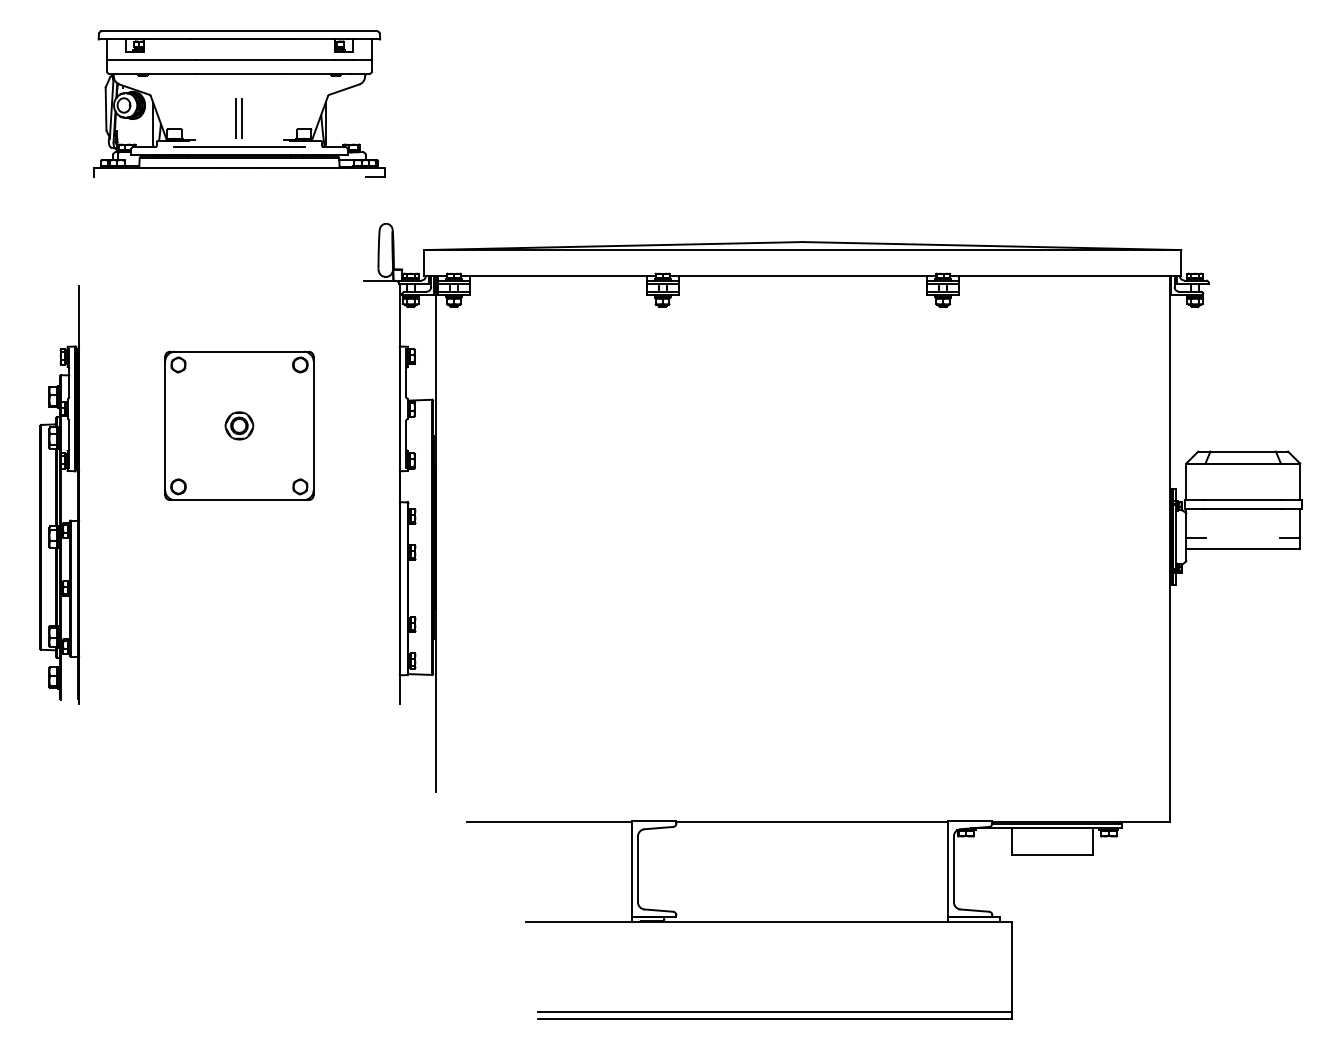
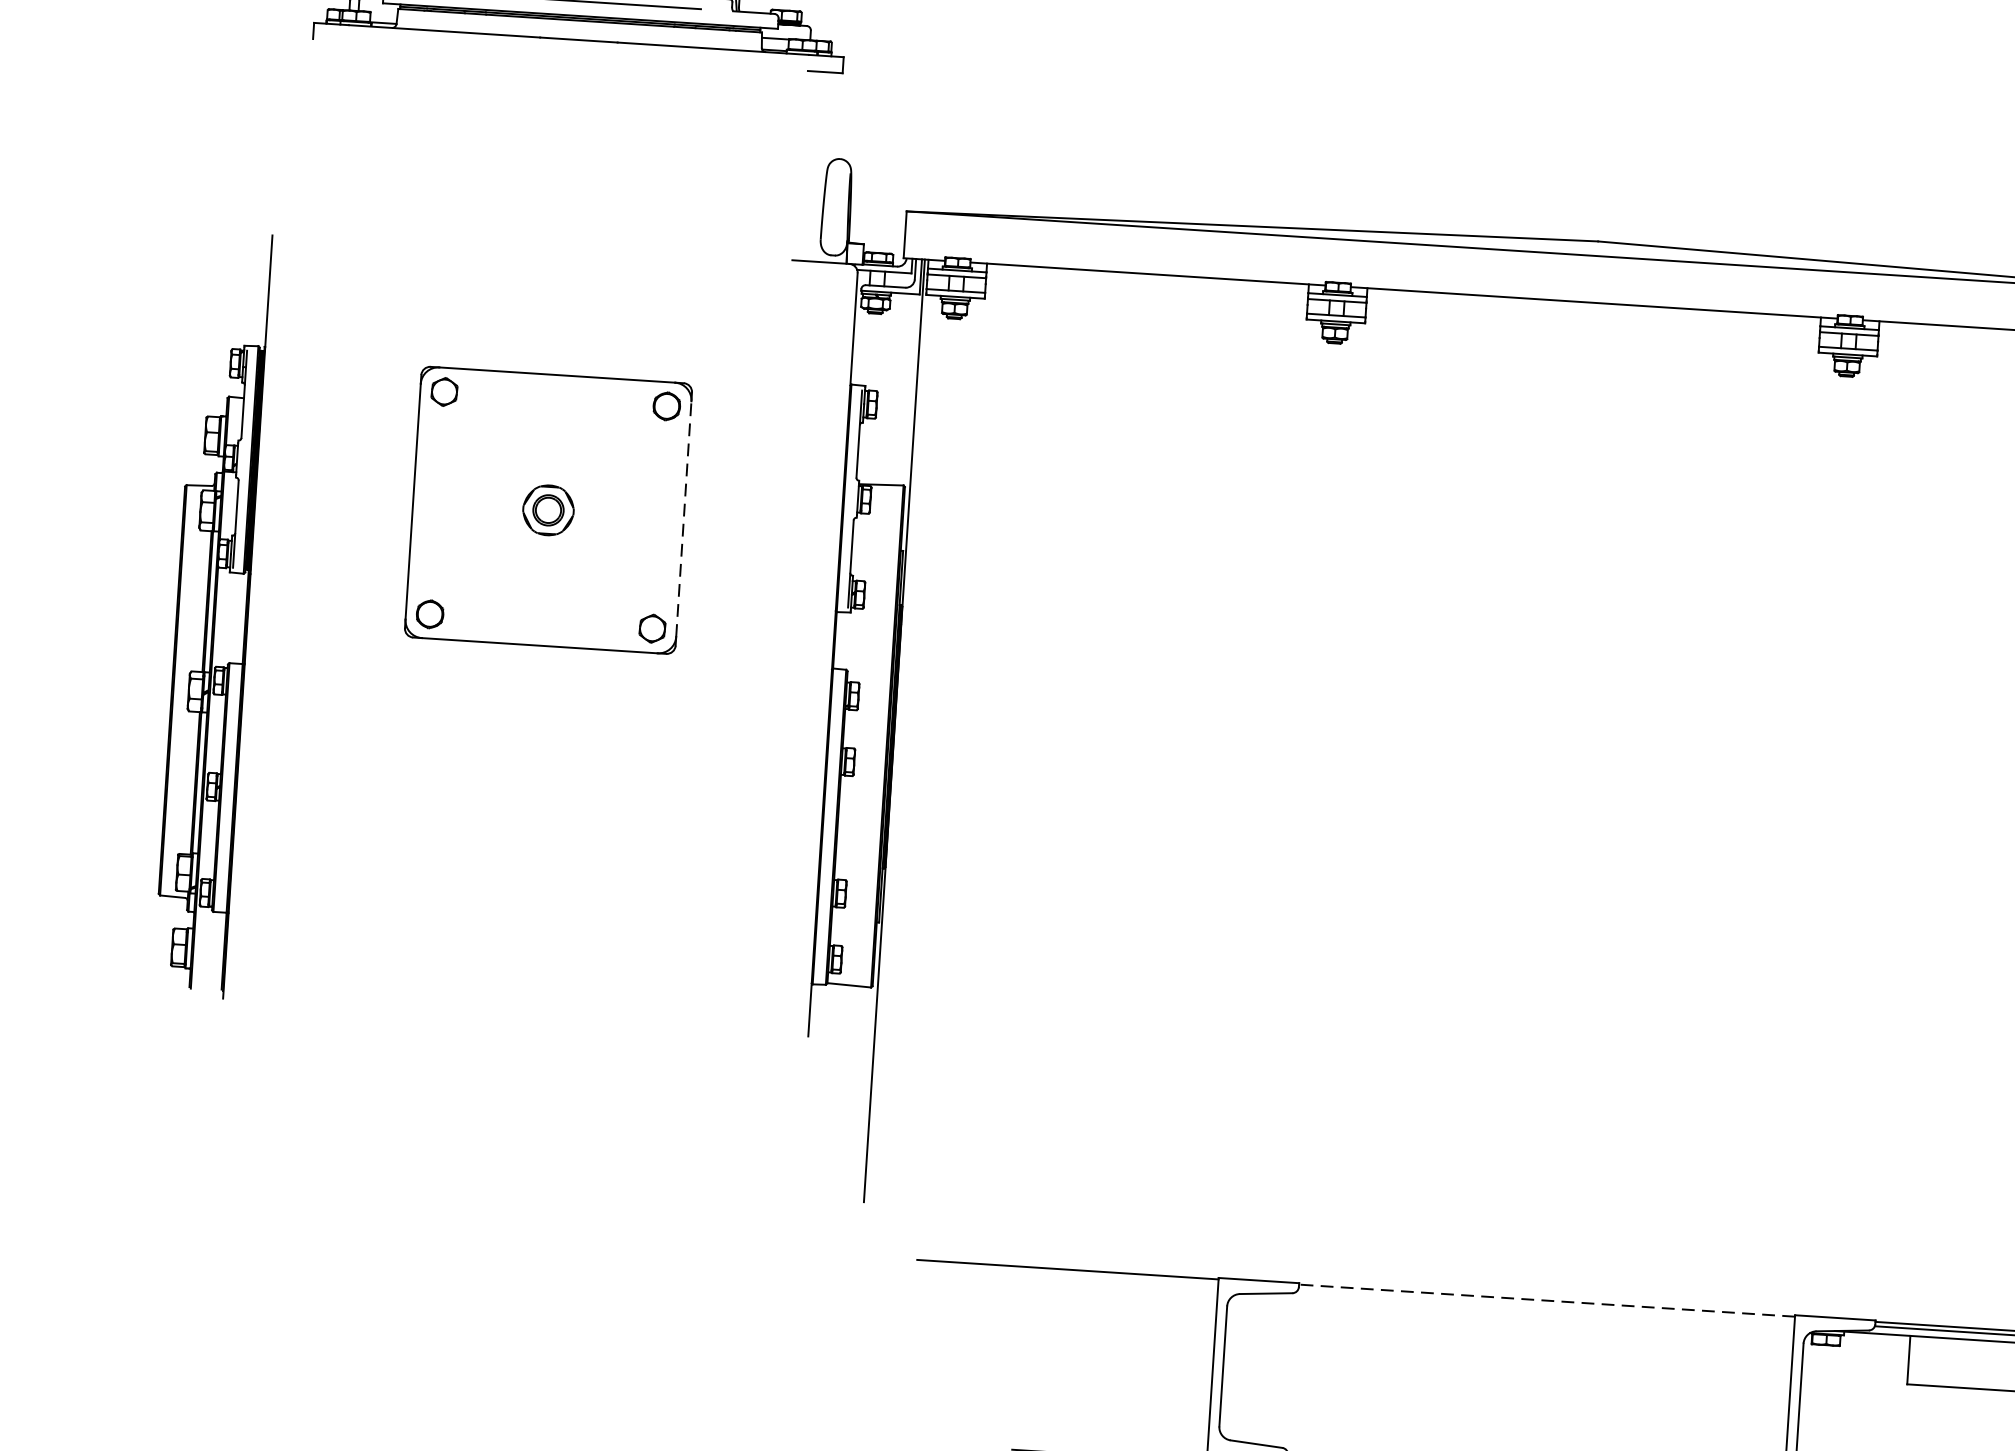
line: (313, 425) -> (683, 518), solid -> dashed
line: (812, 822) -> (1547, 1301), solid -> dashed

